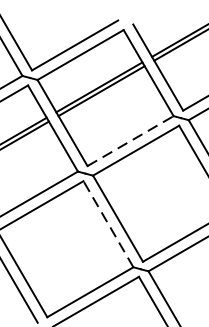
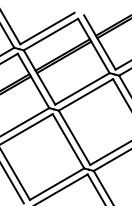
line: (130, 140) -> (82, 88), dashed -> solid
line: (108, 222) -> (68, 140), dashed -> solid

